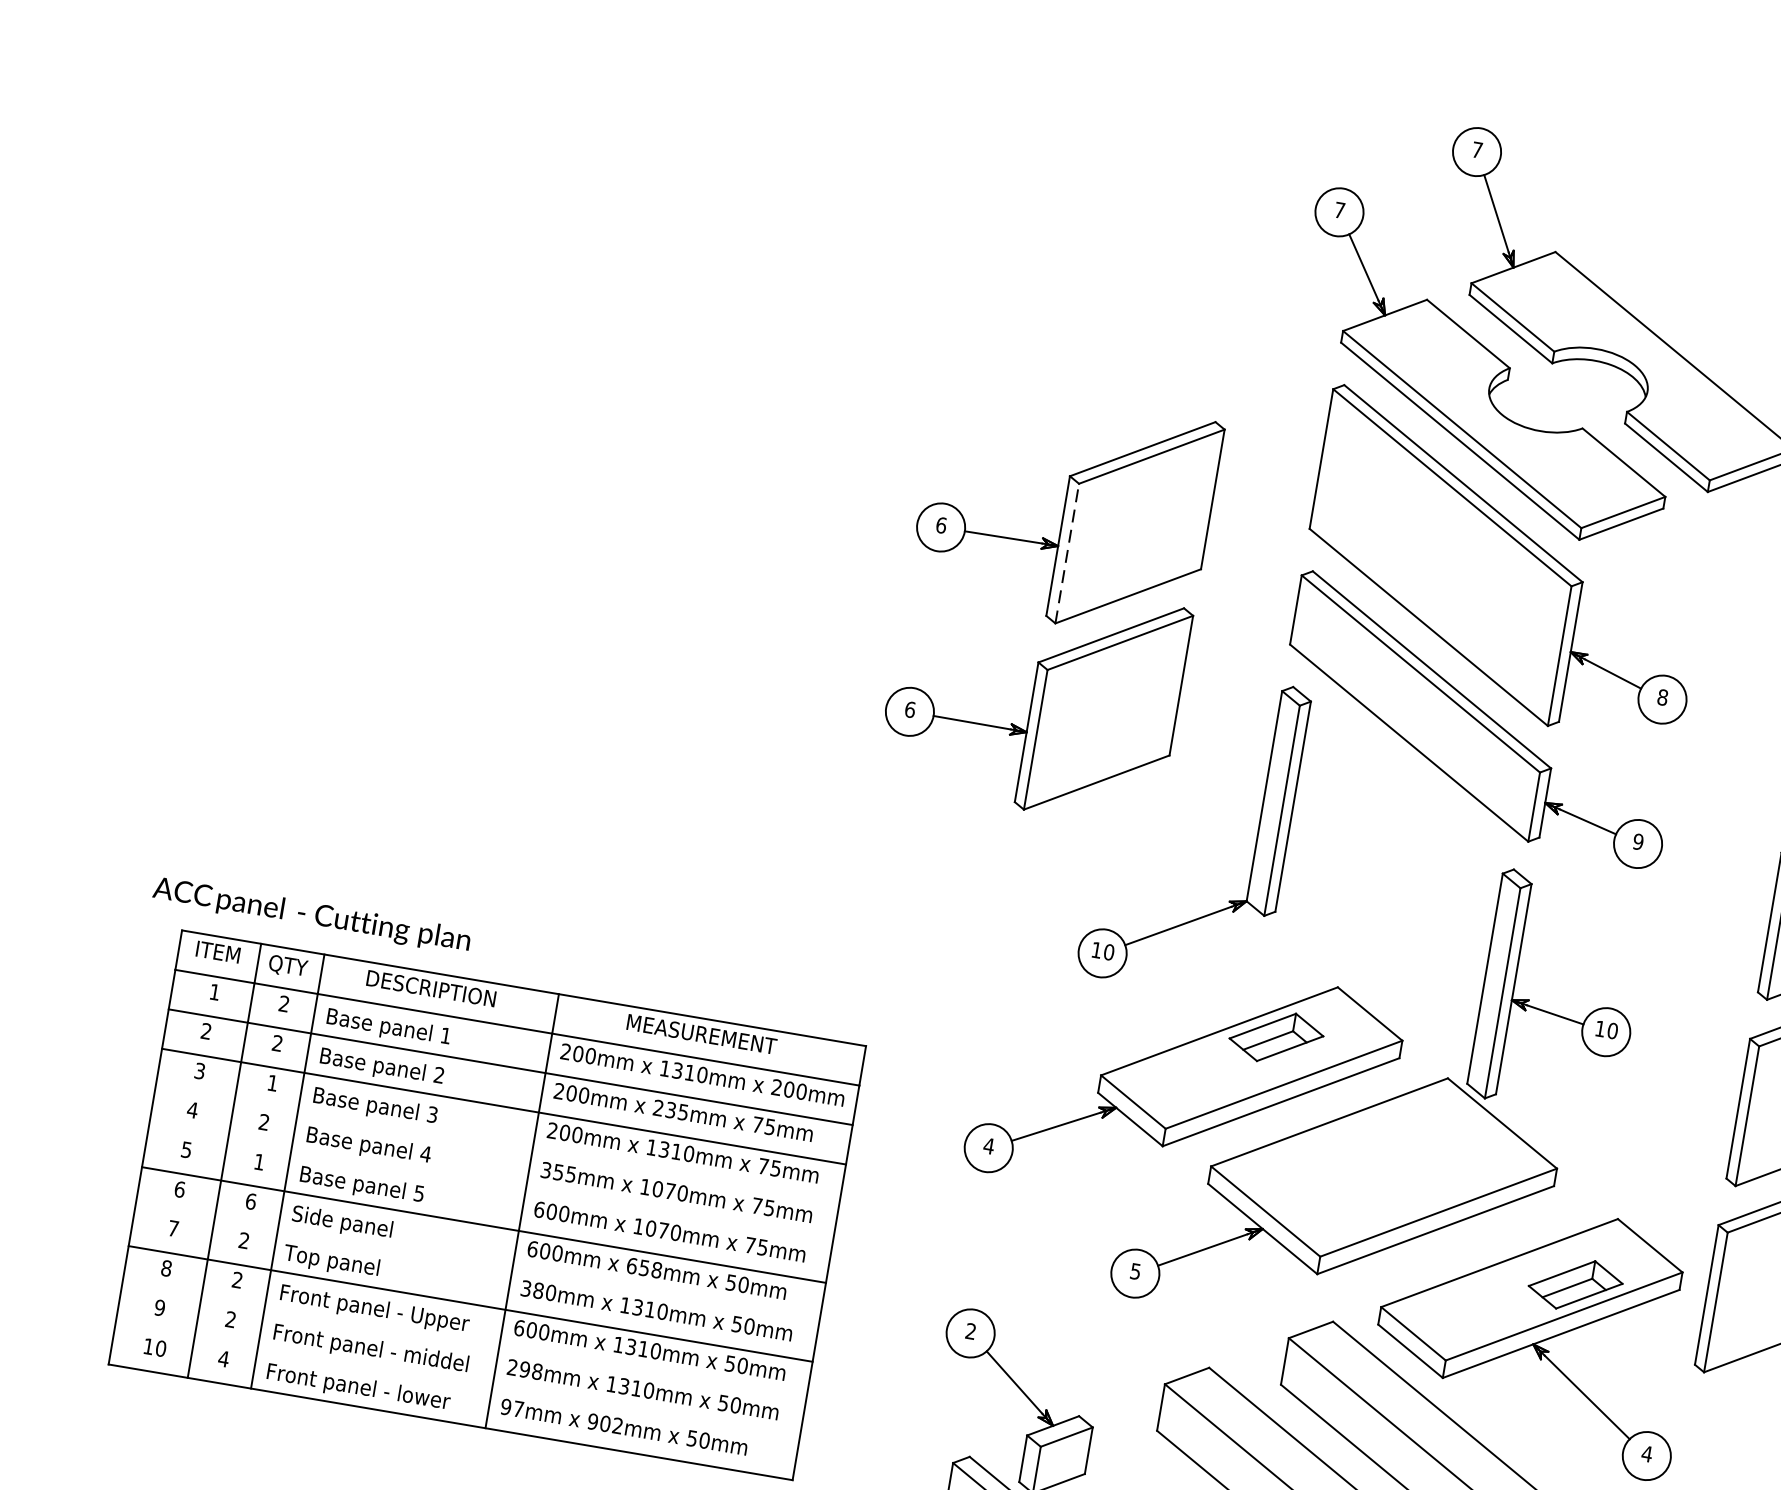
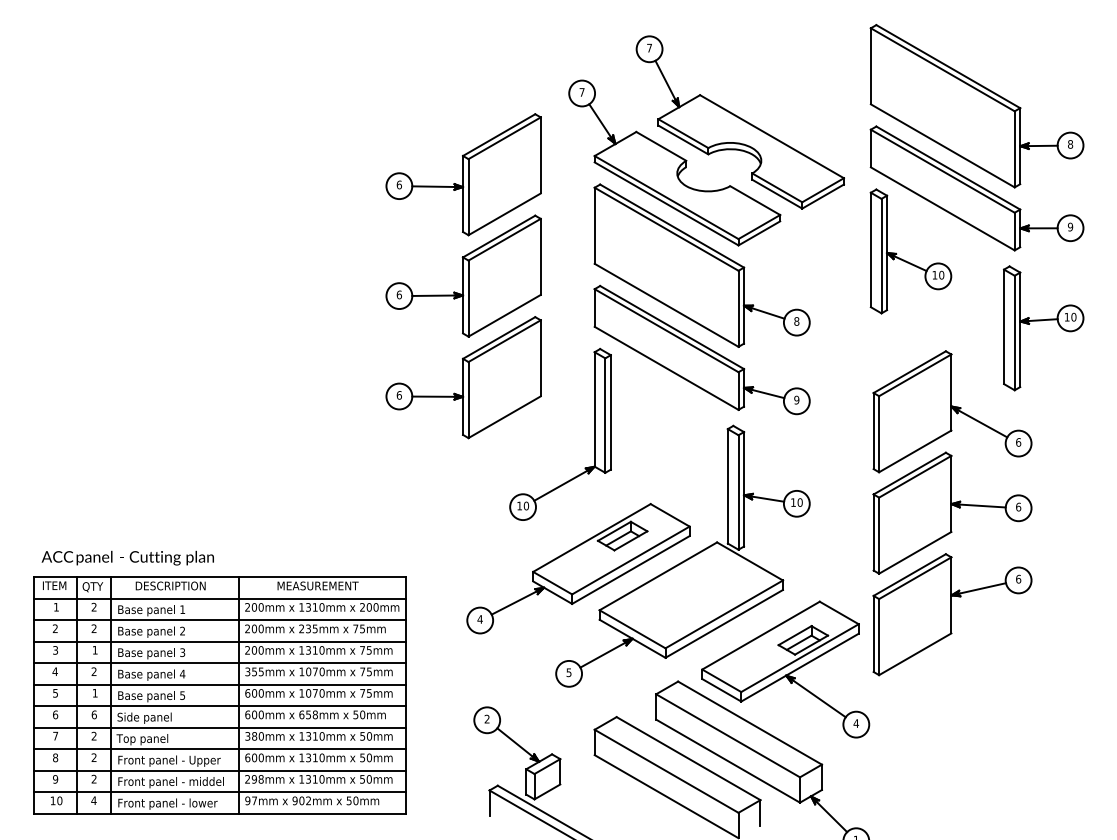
part: (1096, 324) -> (463, 174), added
line: (1067, 553) -> (468, 298), dashed -> solid
text: (311, 914) -> (127, 557), moved
line: (496, 1146) -> (219, 663), added
line: (490, 1184) -> (219, 684), added
line: (476, 1263) -> (219, 727), added
line: (463, 1342) -> (219, 770), added
line: (456, 1382) -> (219, 792), added

